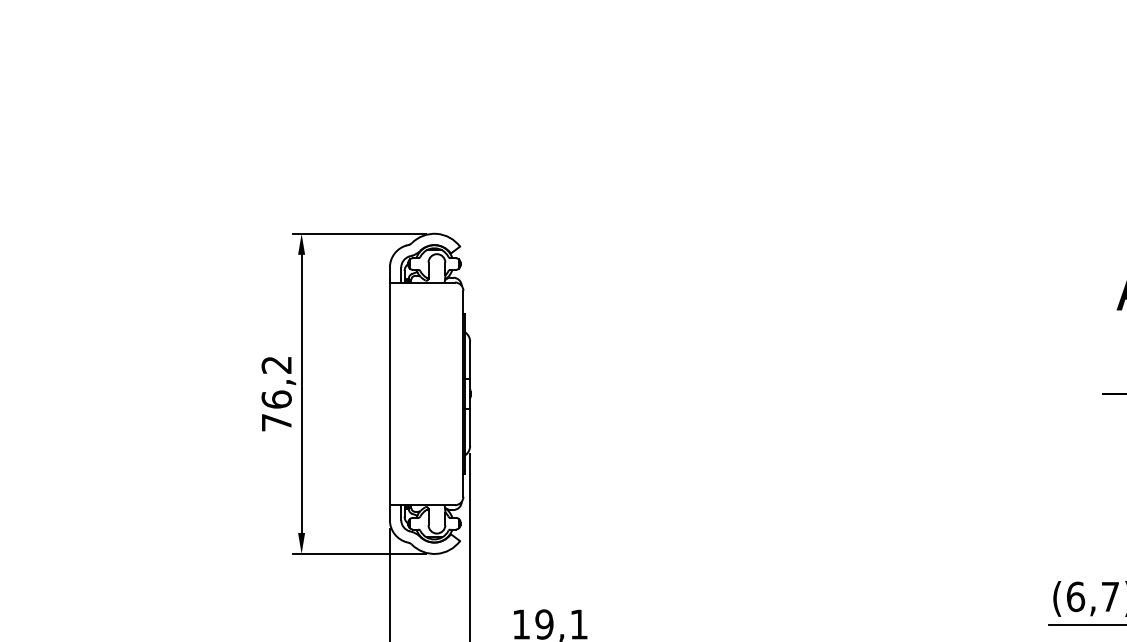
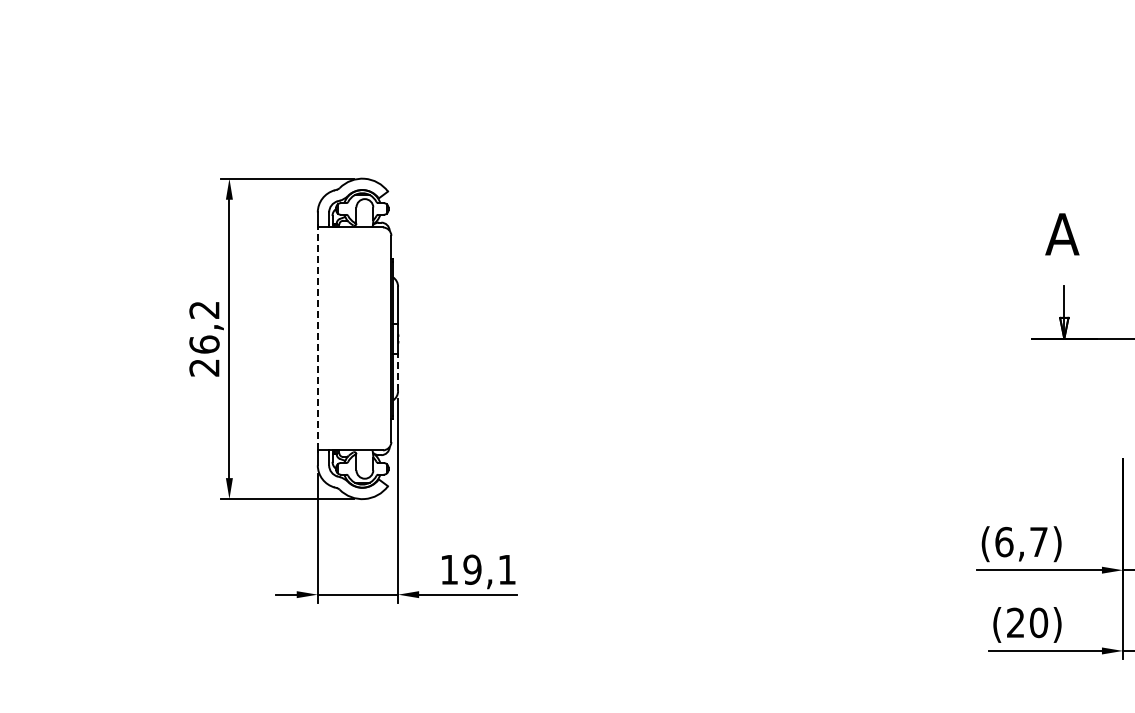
line: (389, 393) -> (317, 338), solid -> dashed
text: (276, 422) -> (204, 367), 76,2 -> 26,2
line: (470, 427) -> (398, 372), solid -> dashed

